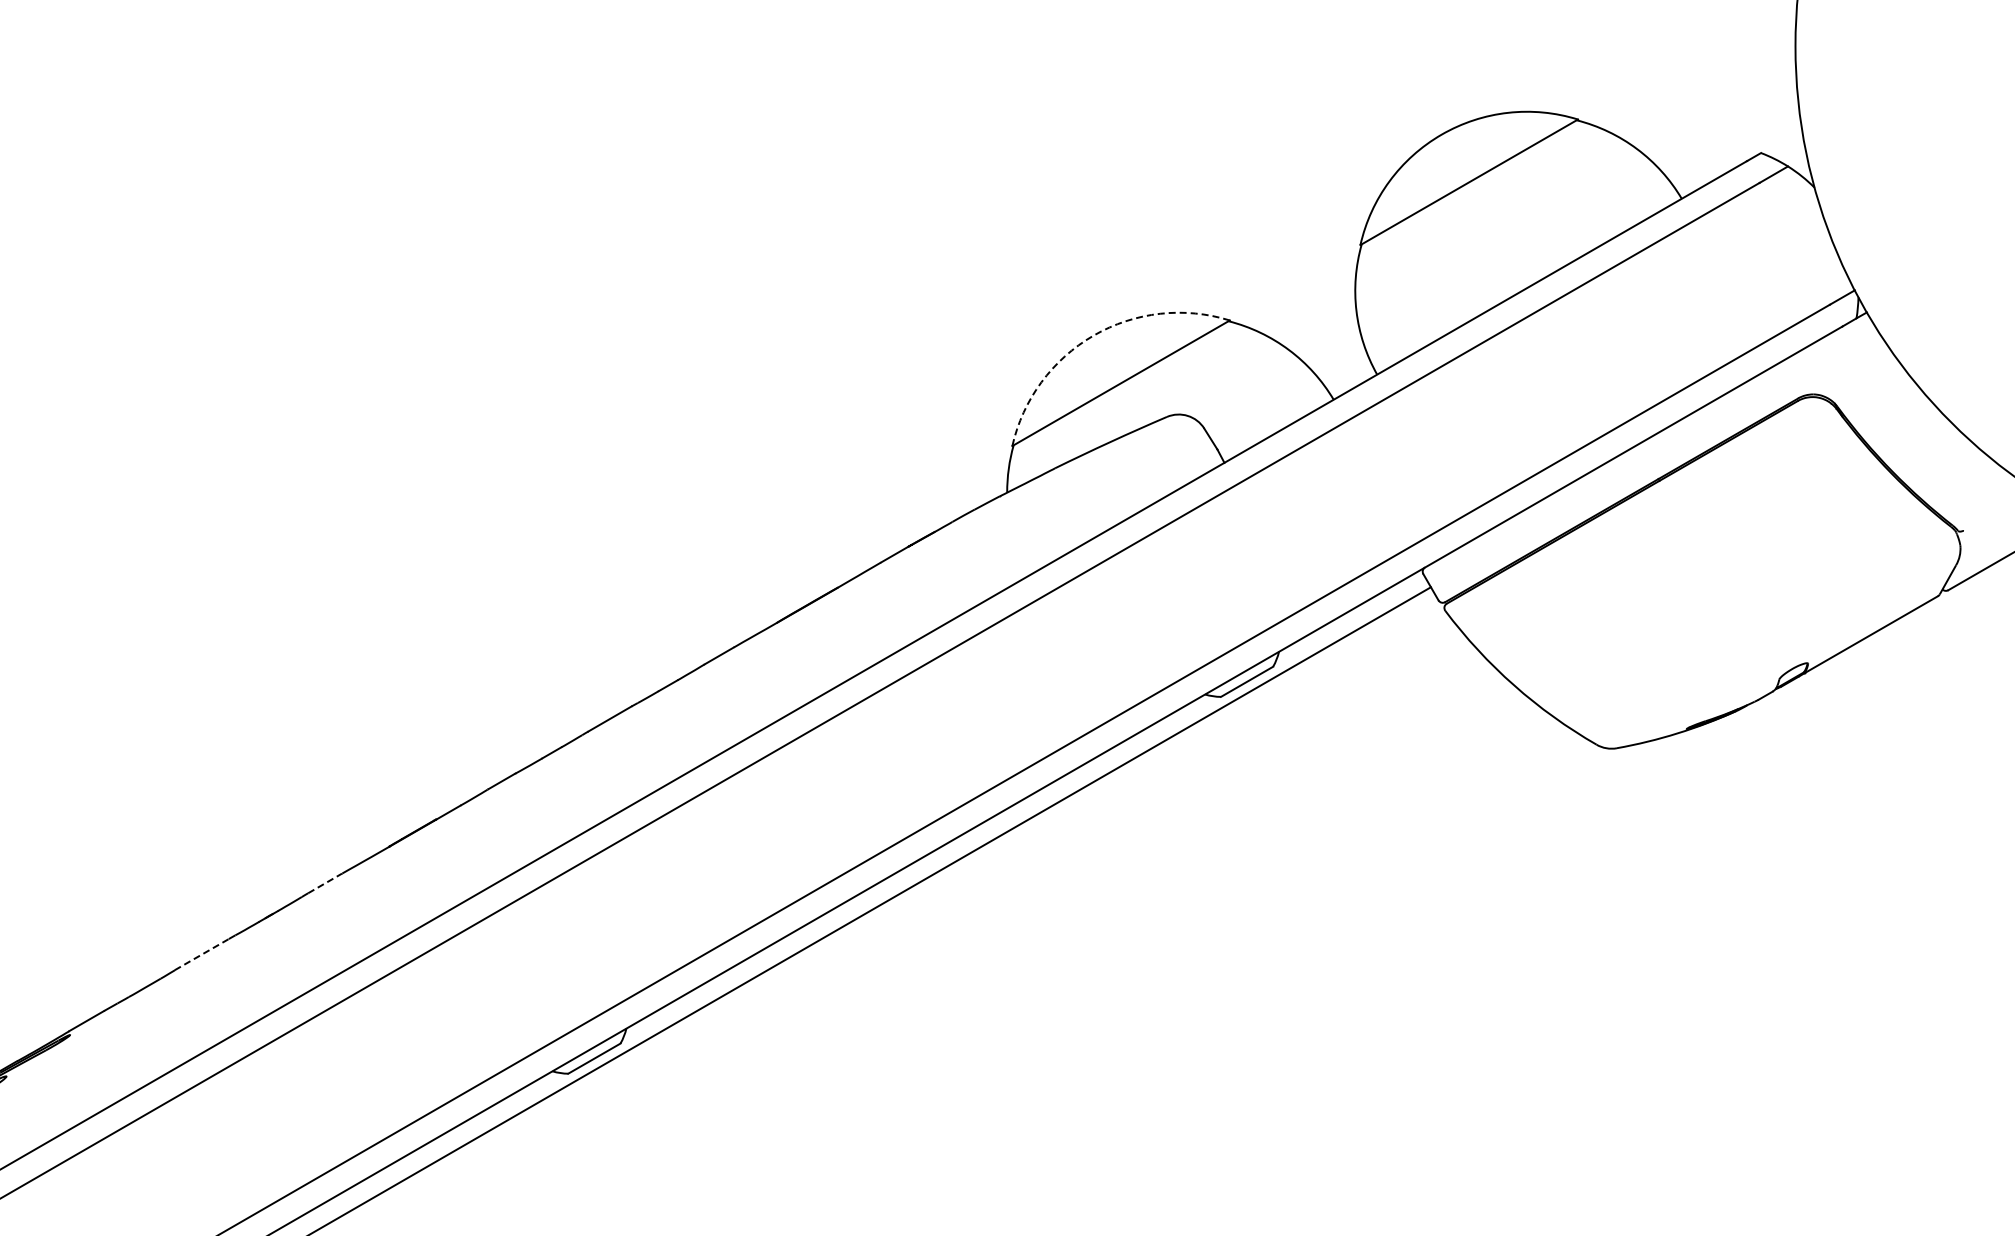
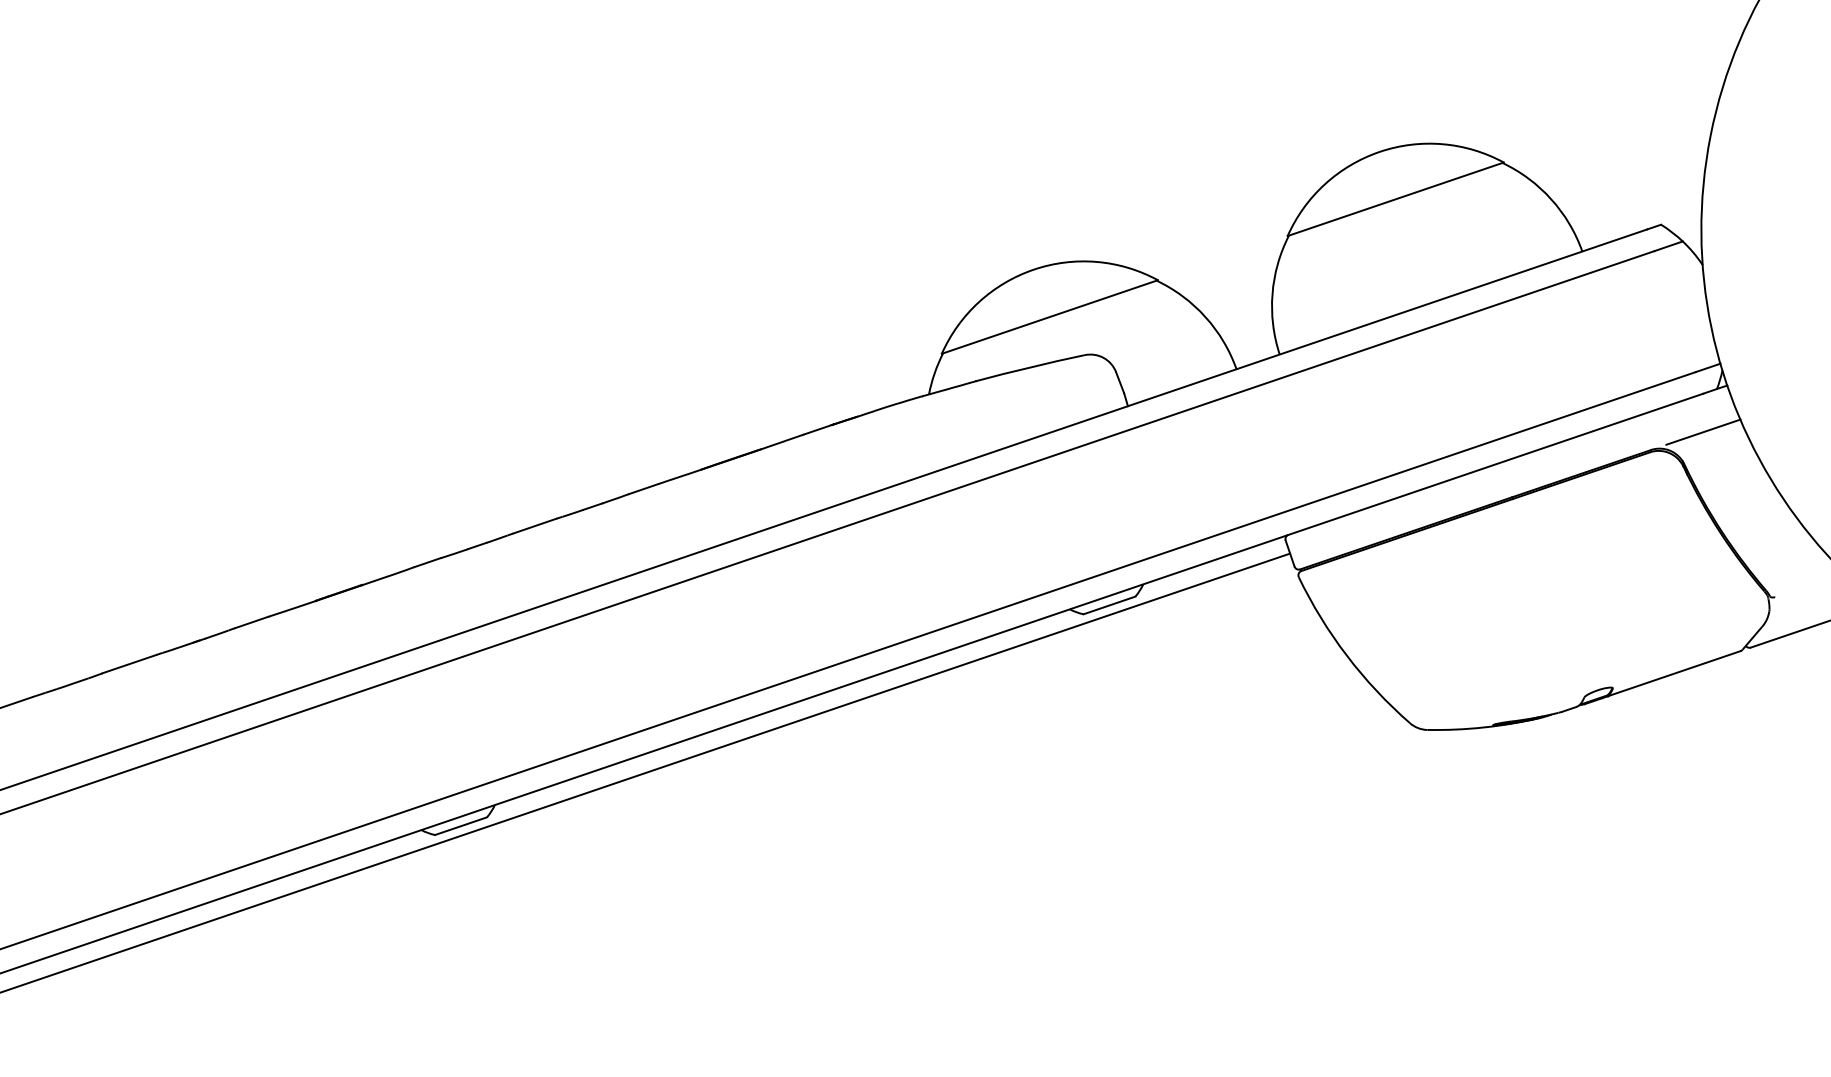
arc: (1093, 335) -> (1033, 269), dashed -> solid
line: (1850, 367) -> (1702, 431), added
line: (325, 883) -> (252, 622), dashed -> solid
line: (202, 954) -> (130, 664), dashed -> solid

